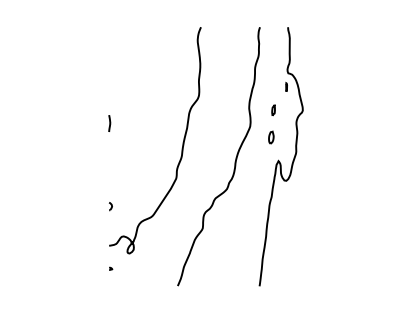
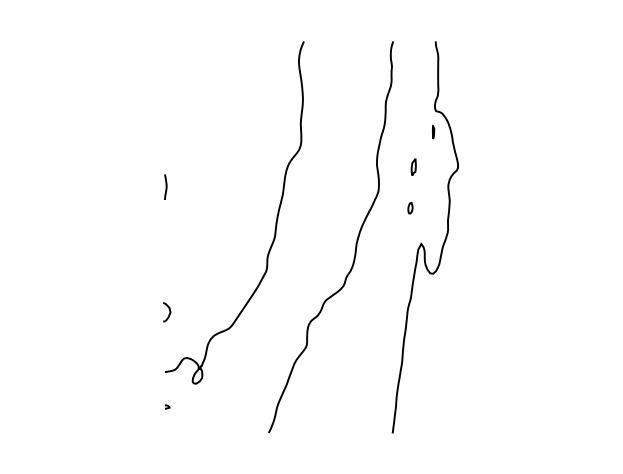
part: (271, 137) -> (410, 208), size x0.6
part: (110, 206) -> (166, 312), size x1.6

